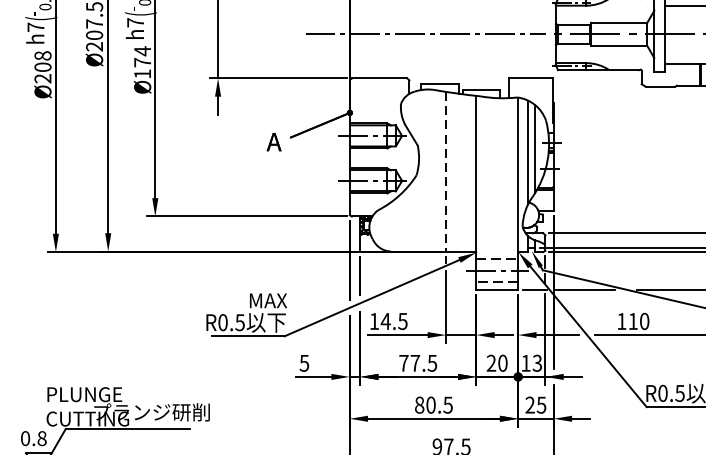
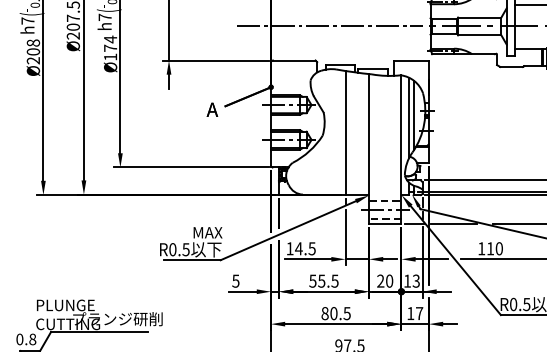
line: (445, 172) -> (345, 133), dashed -> solid
text: (409, 362) -> (317, 280), 77.5 -> 55.5
text: (536, 405) -> (415, 313), 25 -> 17

